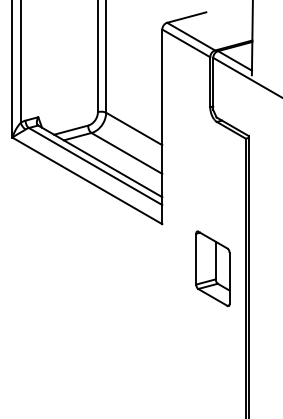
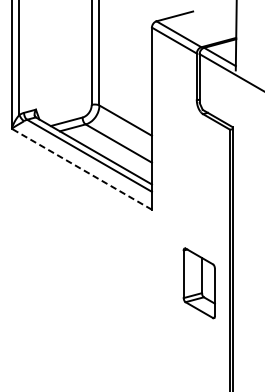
line: (87, 180) -> (81, 168), solid -> dashed
part: (212, 268) -> (198, 283), moved

